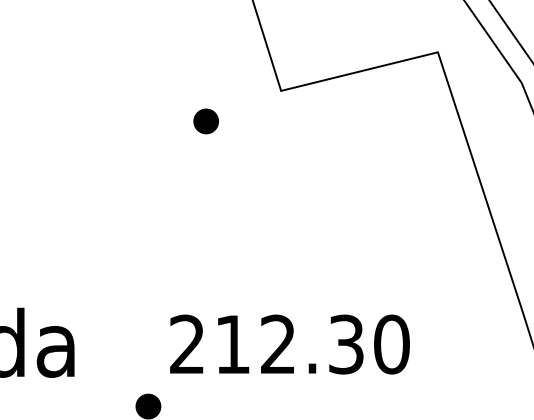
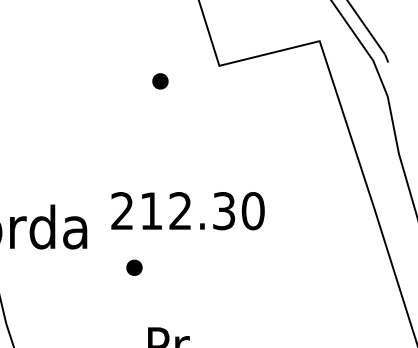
part: (206, 121) -> (160, 81), moved
text: (289, 345) -> (187, 211), moved

